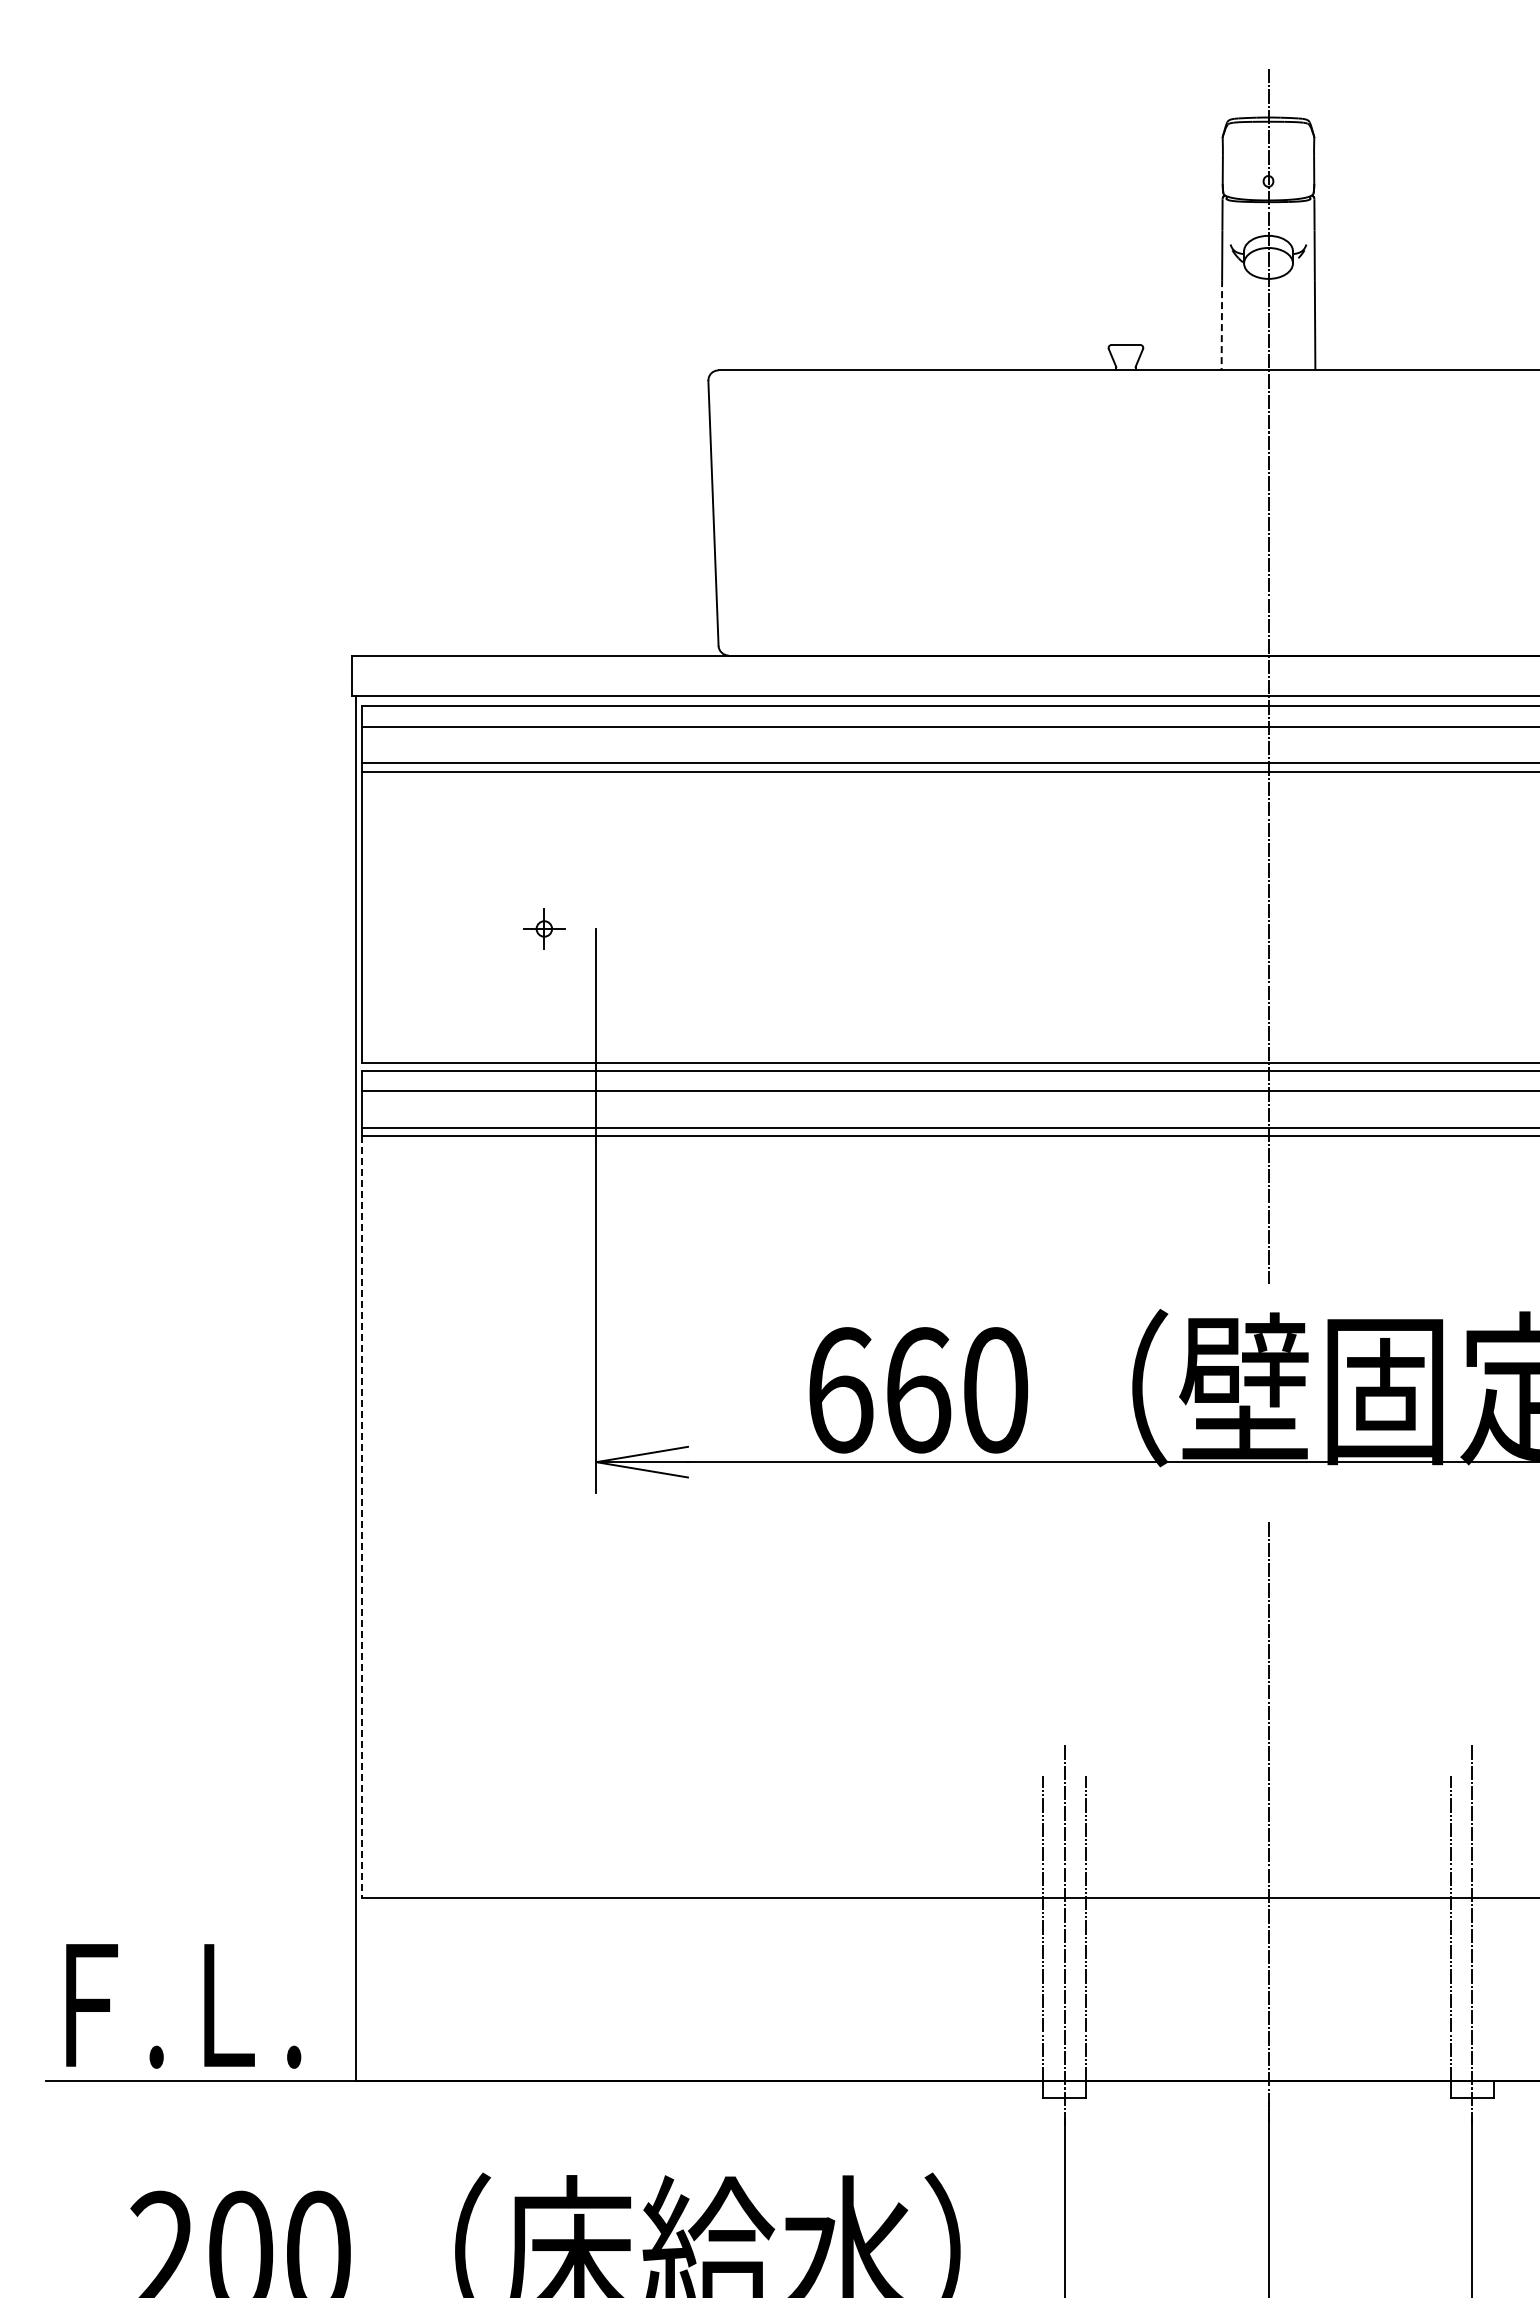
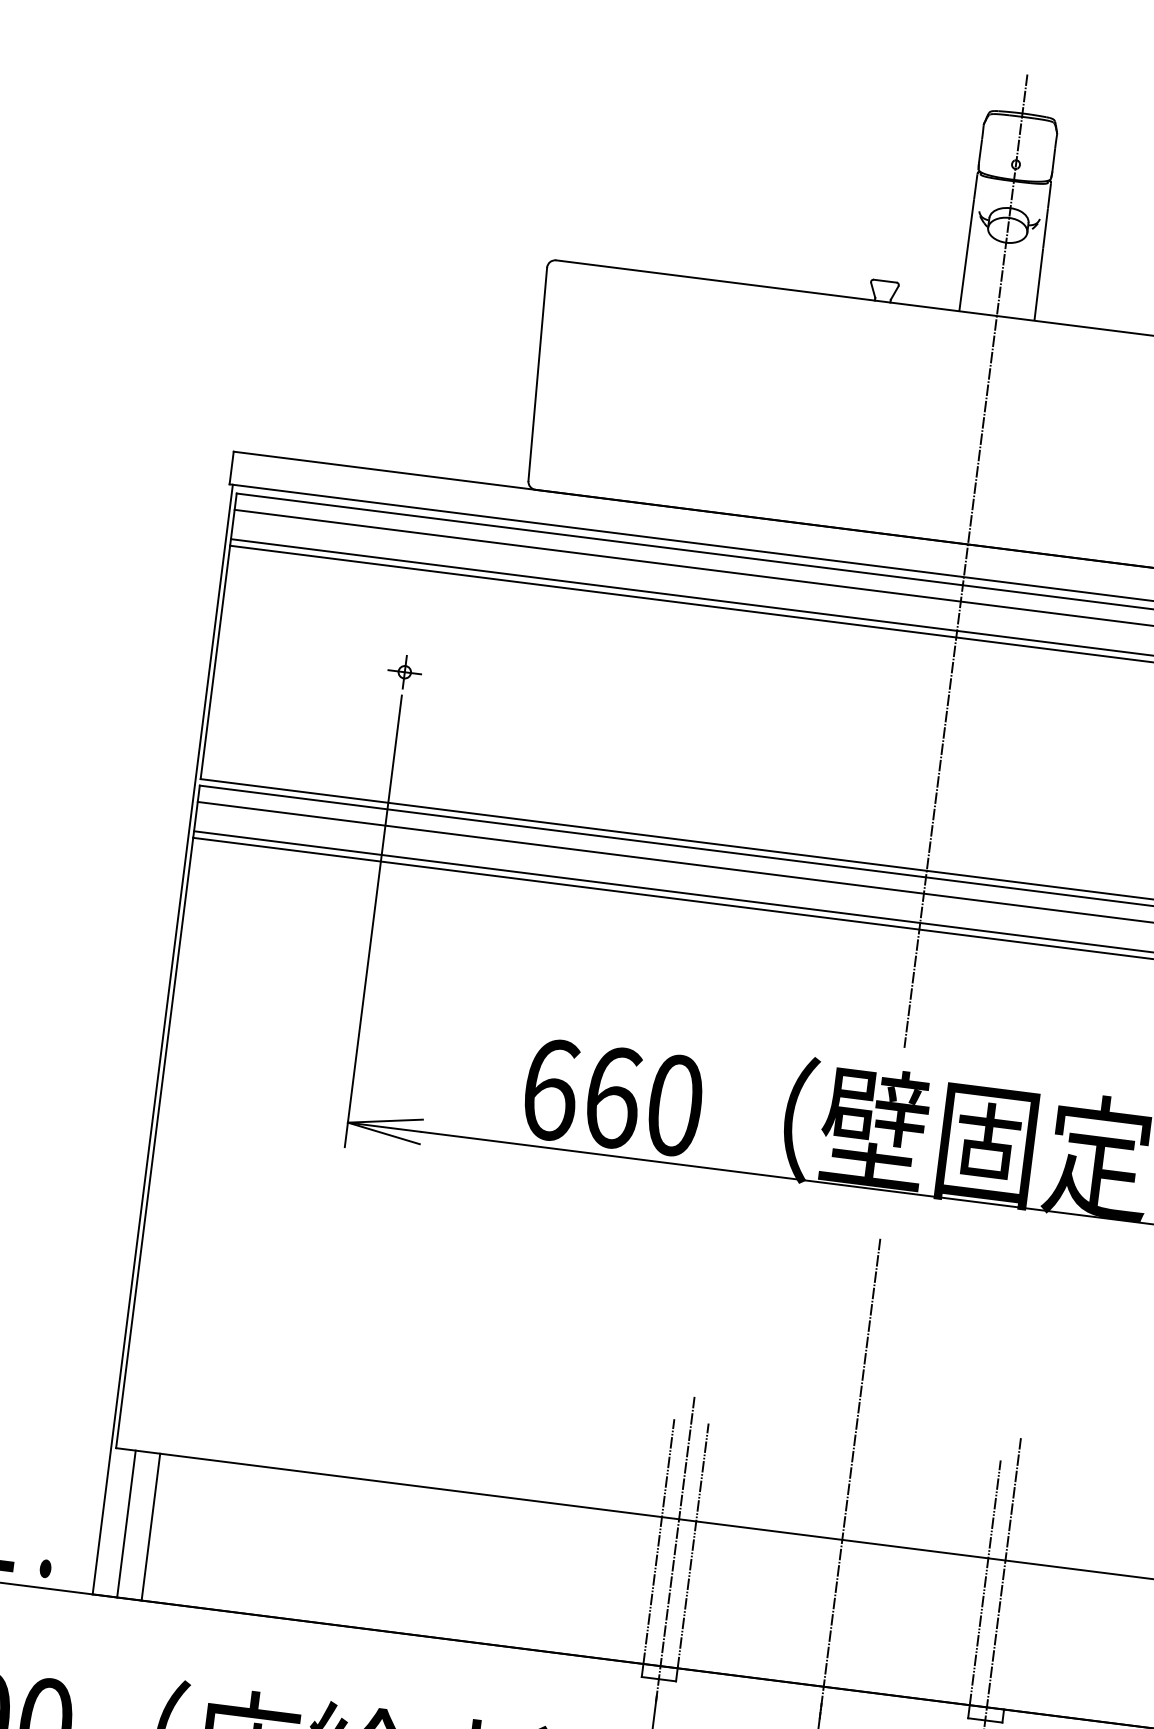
line: (1221, 325) -> (963, 275), dashed -> solid
part: (544, 928) -> (404, 671), moved
line: (362, 1517) -> (154, 1143), dashed -> solid
line: (386, 1989) -> (126, 1523), added
line: (417, 1989) -> (151, 1527), added

